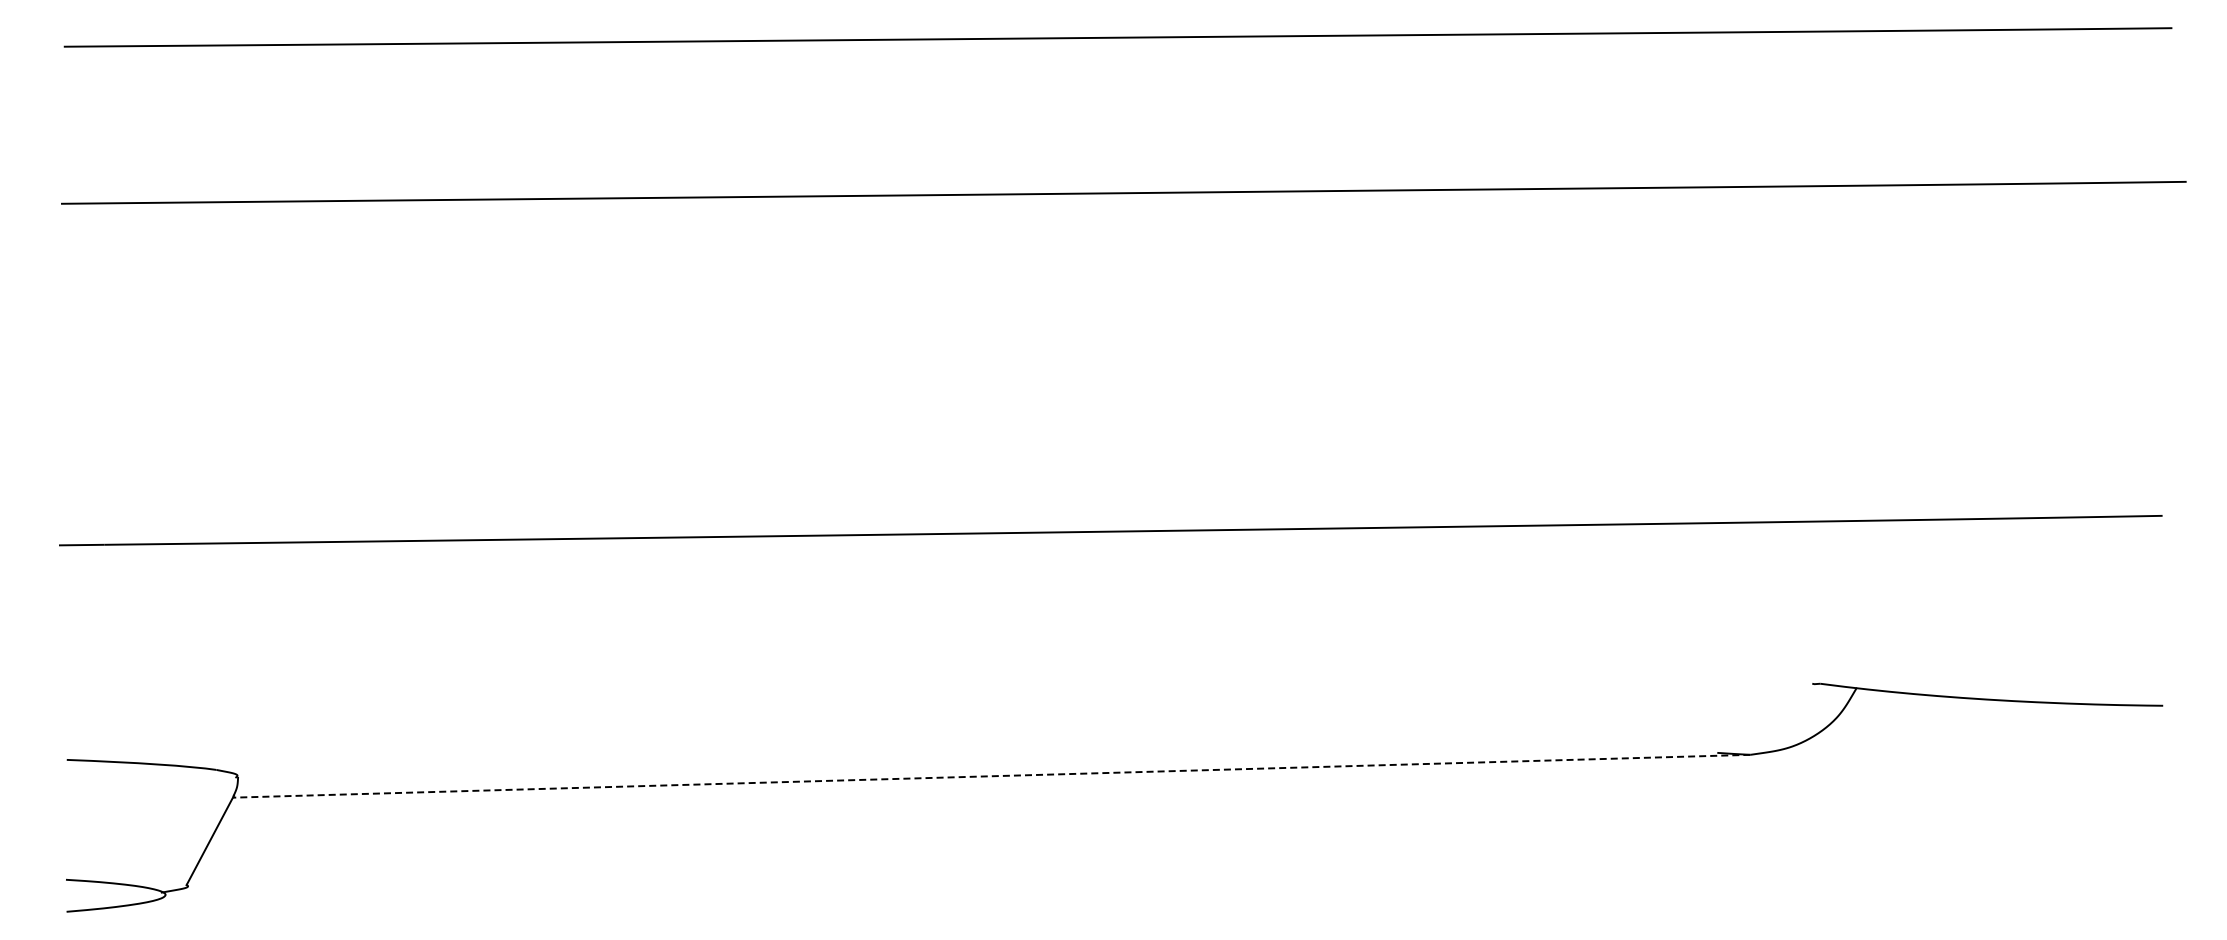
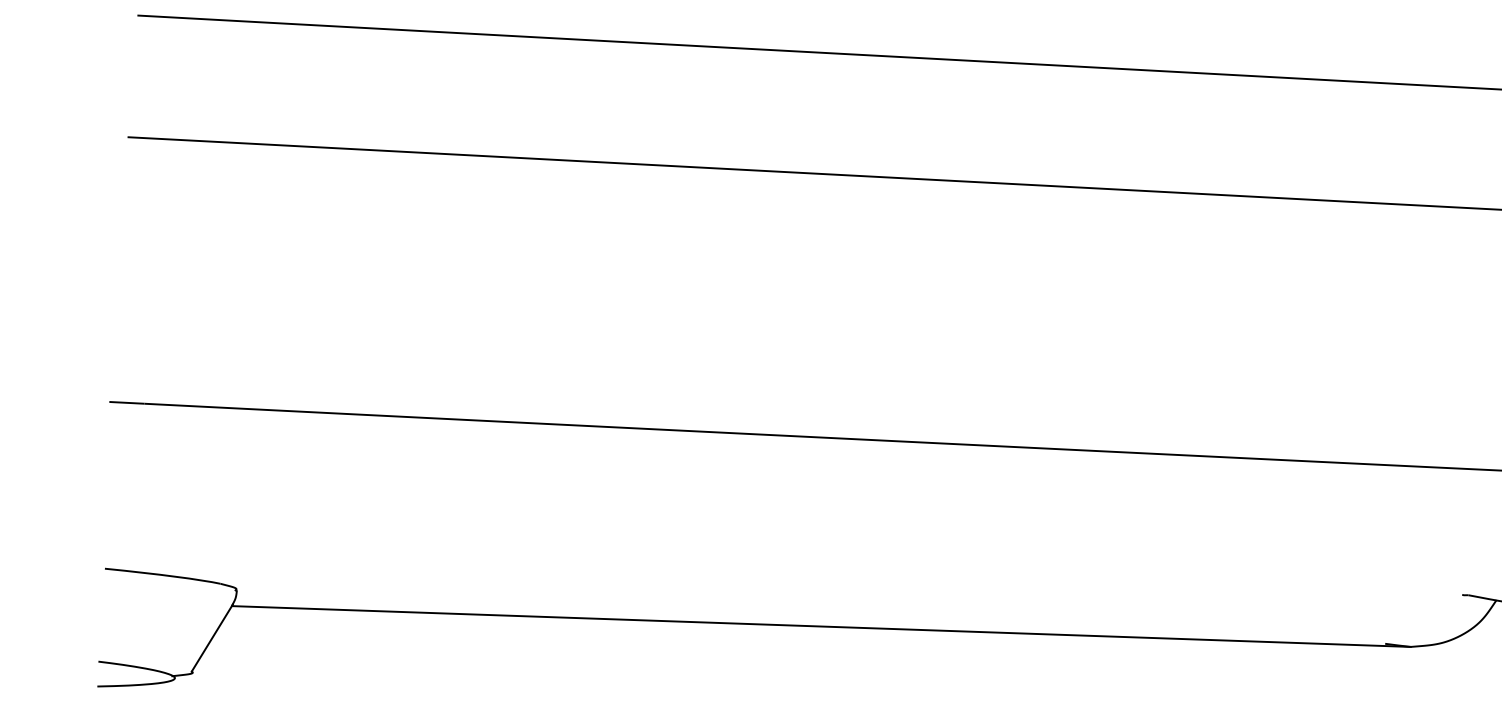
line: (991, 776) -> (821, 626), dashed -> solid

